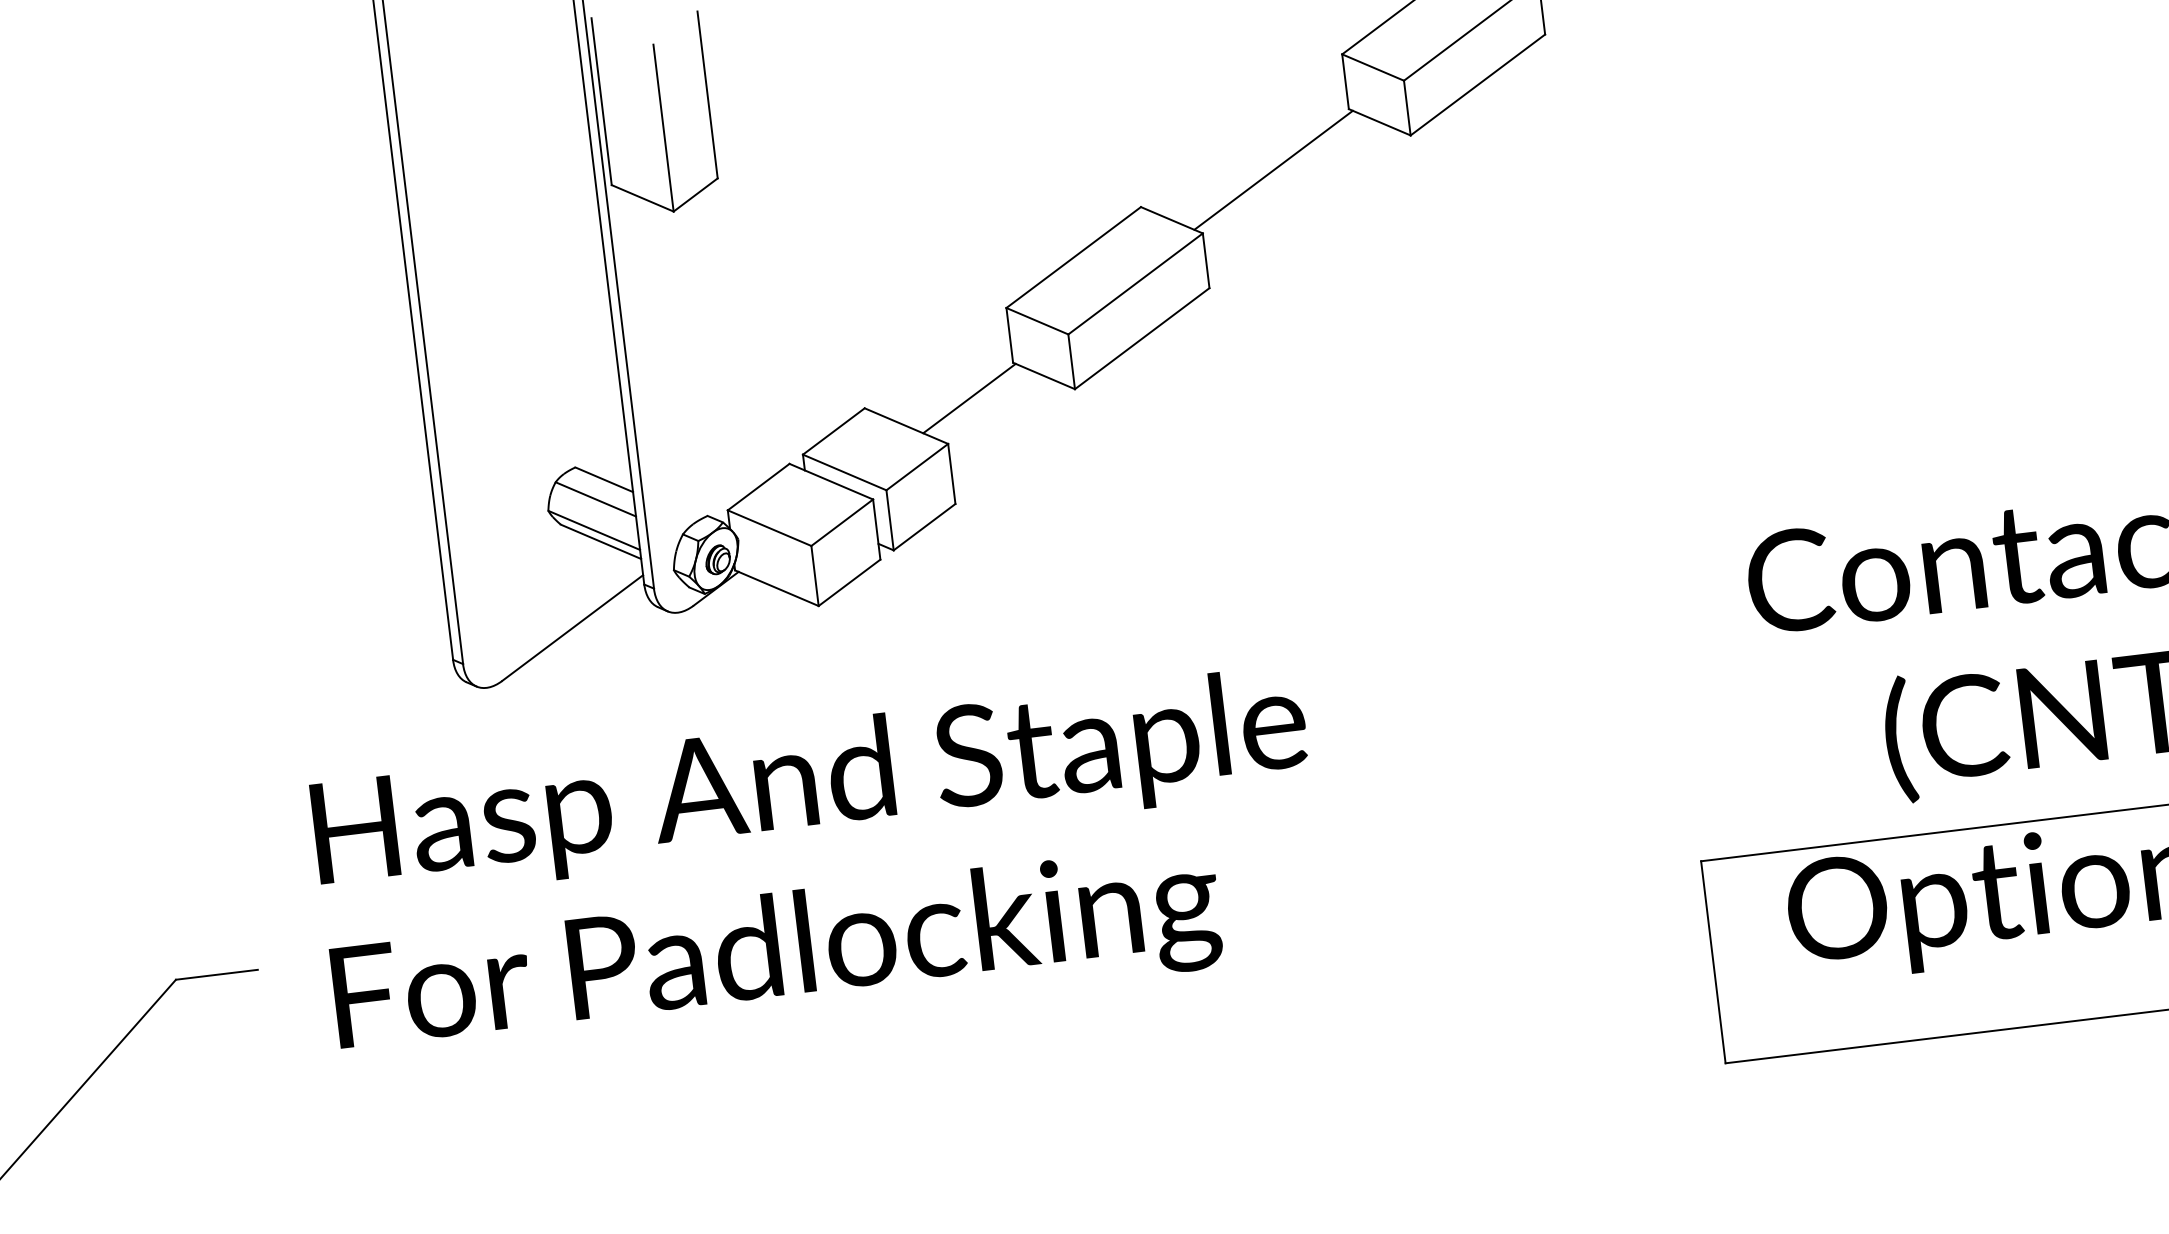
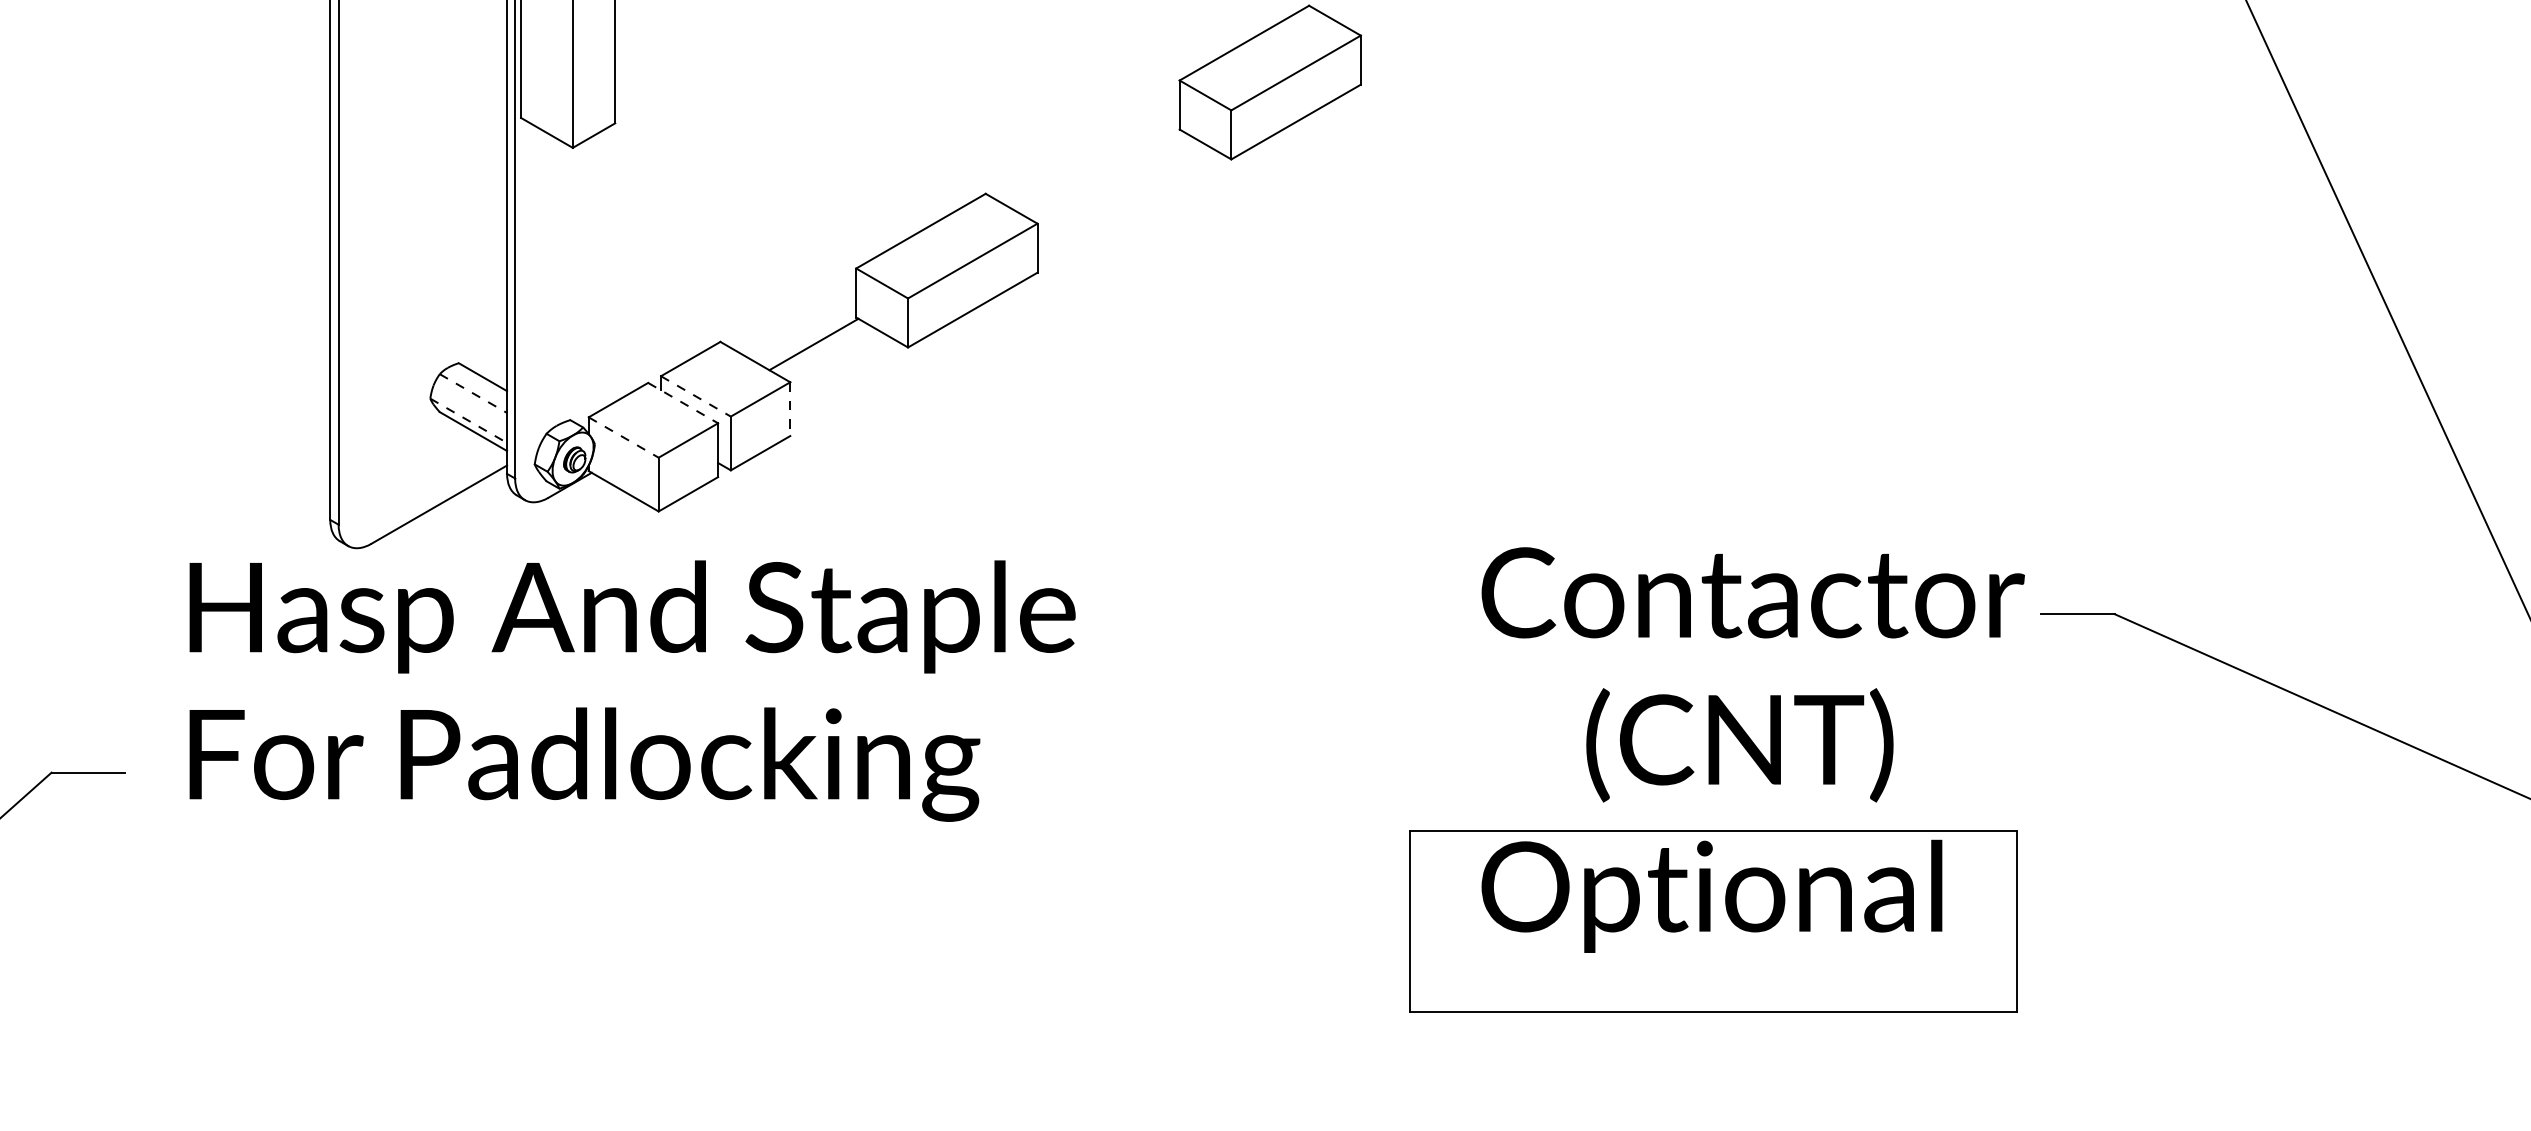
line: (1273, 170) -> (1106, 175), removed
line: (845, 472) -> (696, 396), solid -> dashed
line: (952, 474) -> (790, 409), solid -> dashed
line: (831, 482) -> (683, 403), solid -> dashed
line: (595, 499) -> (473, 393), solid -> dashed
line: (770, 528) -> (624, 437), solid -> dashed
line: (595, 531) -> (469, 421), solid -> dashed
text: (820, 867) -> (632, 690), moved

